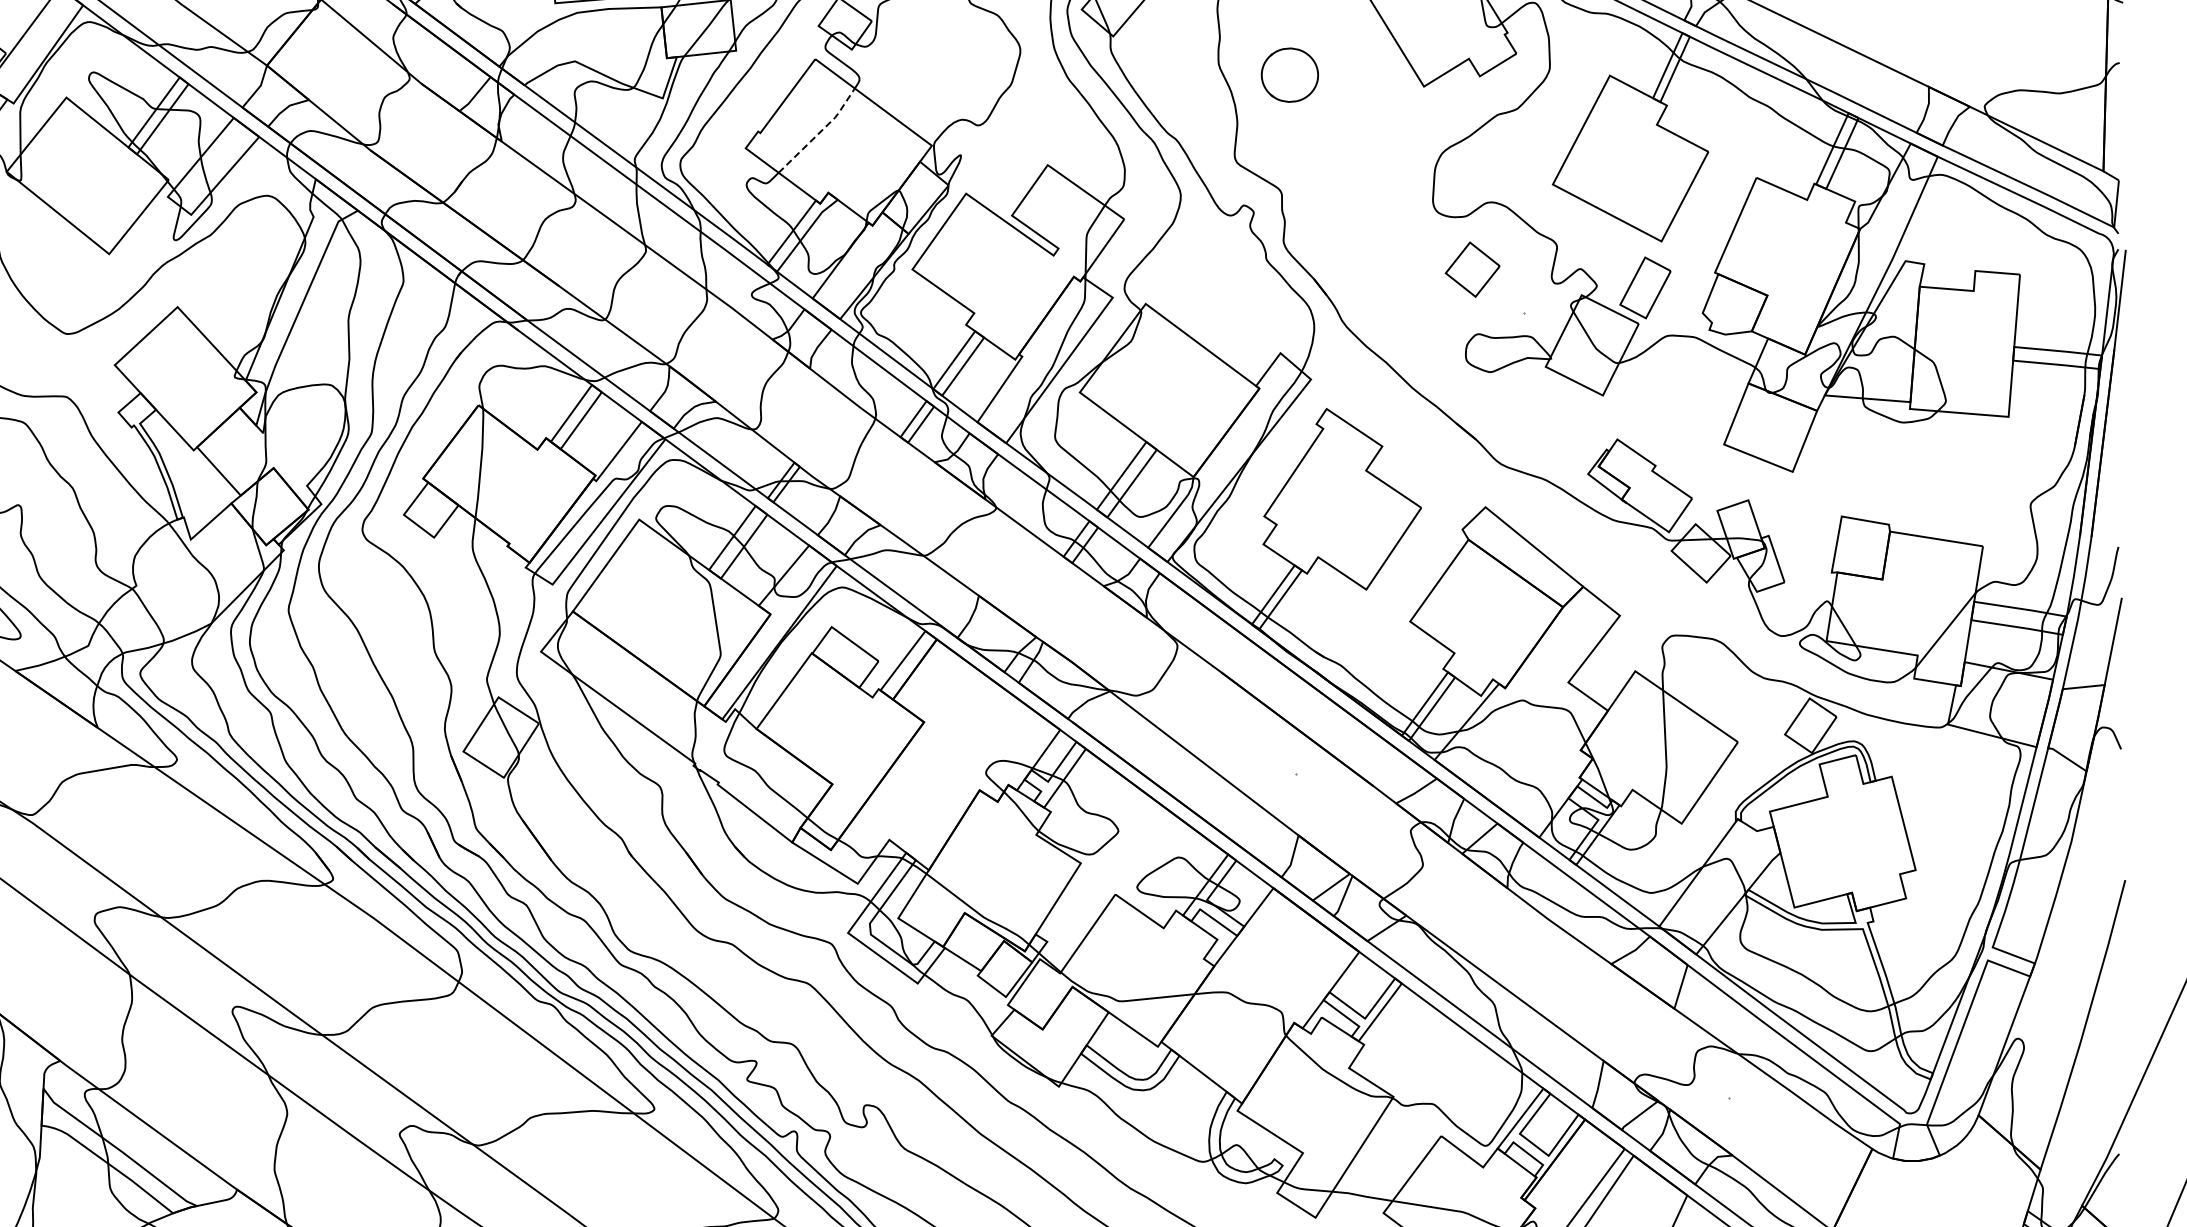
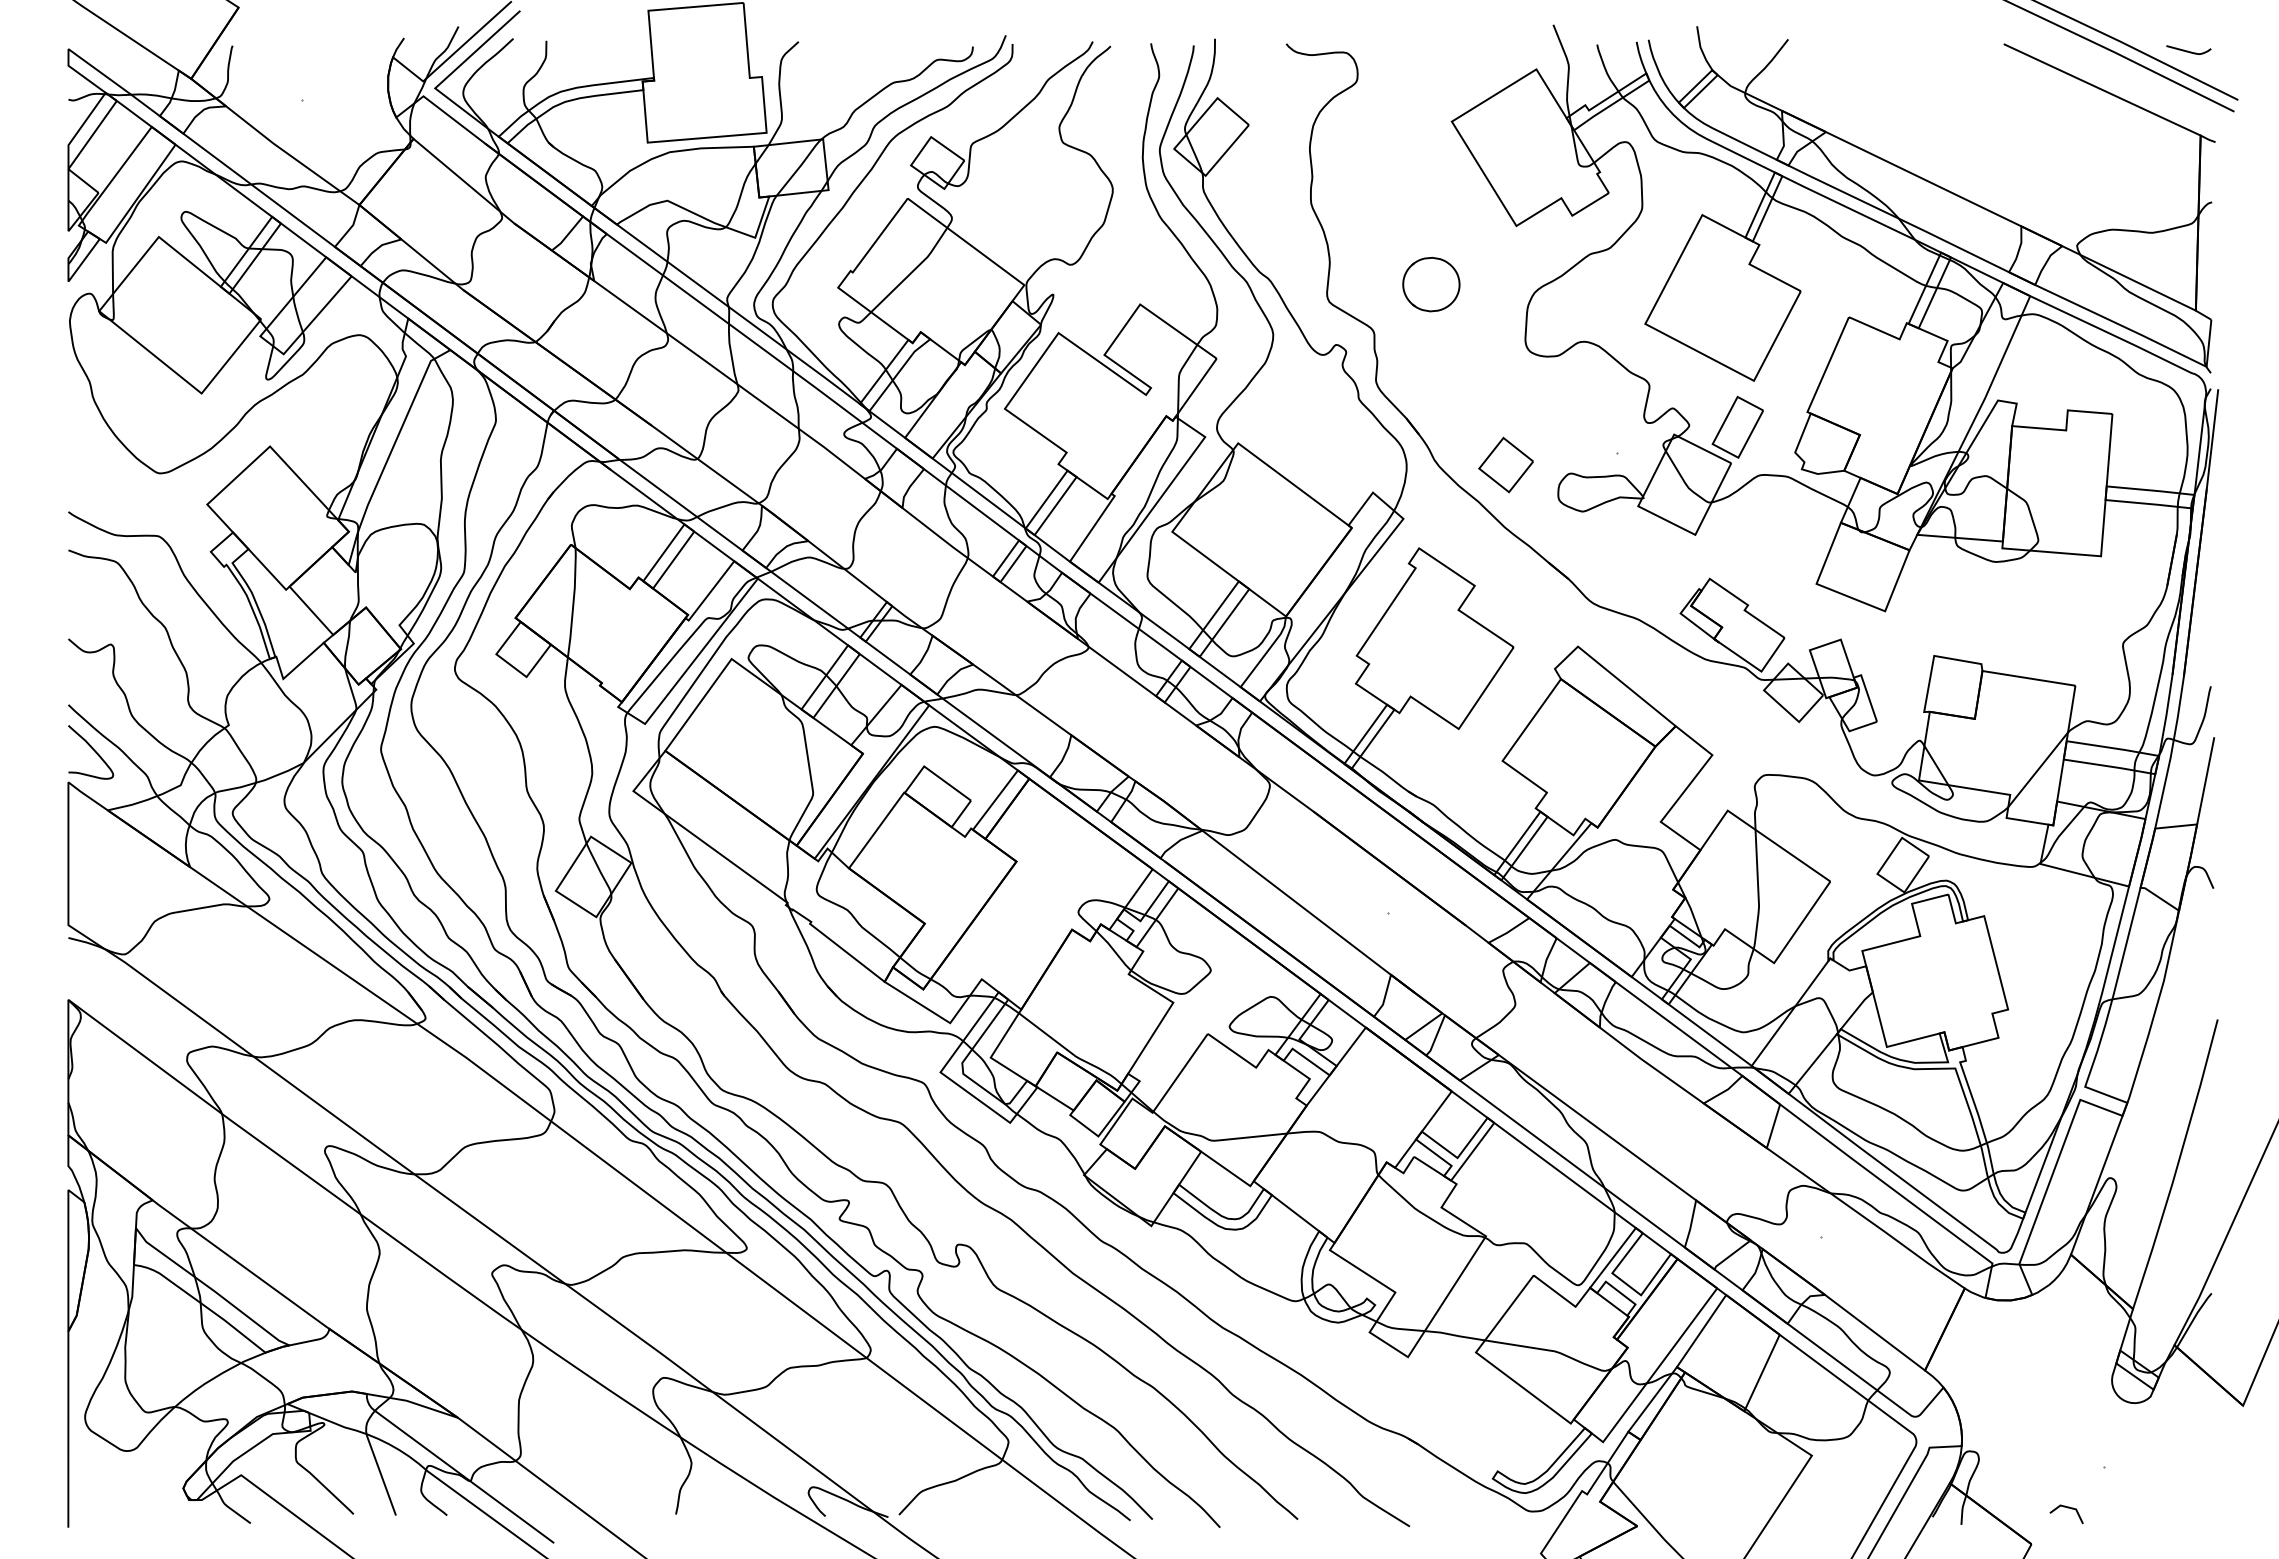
part: (1290, 75) -> (1431, 284), moved
line: (821, 132) -> (913, 271), dashed -> solid
part: (1472, 269) -> (1505, 464), moved

